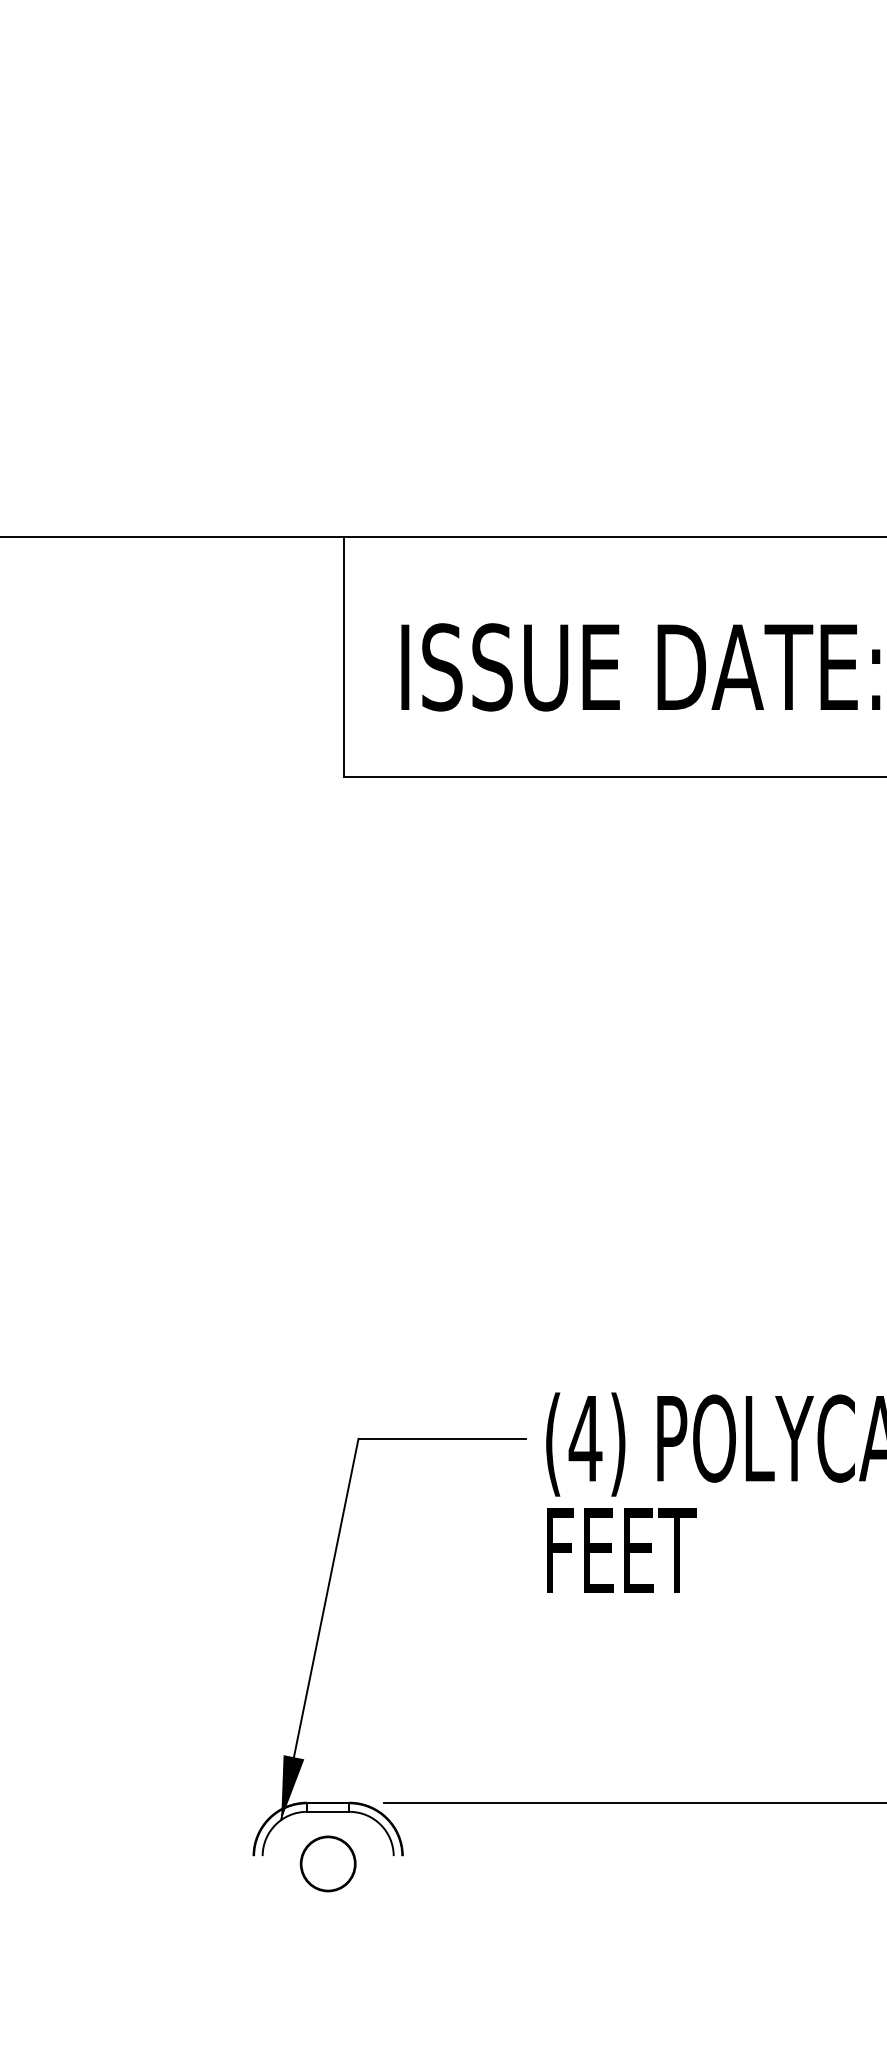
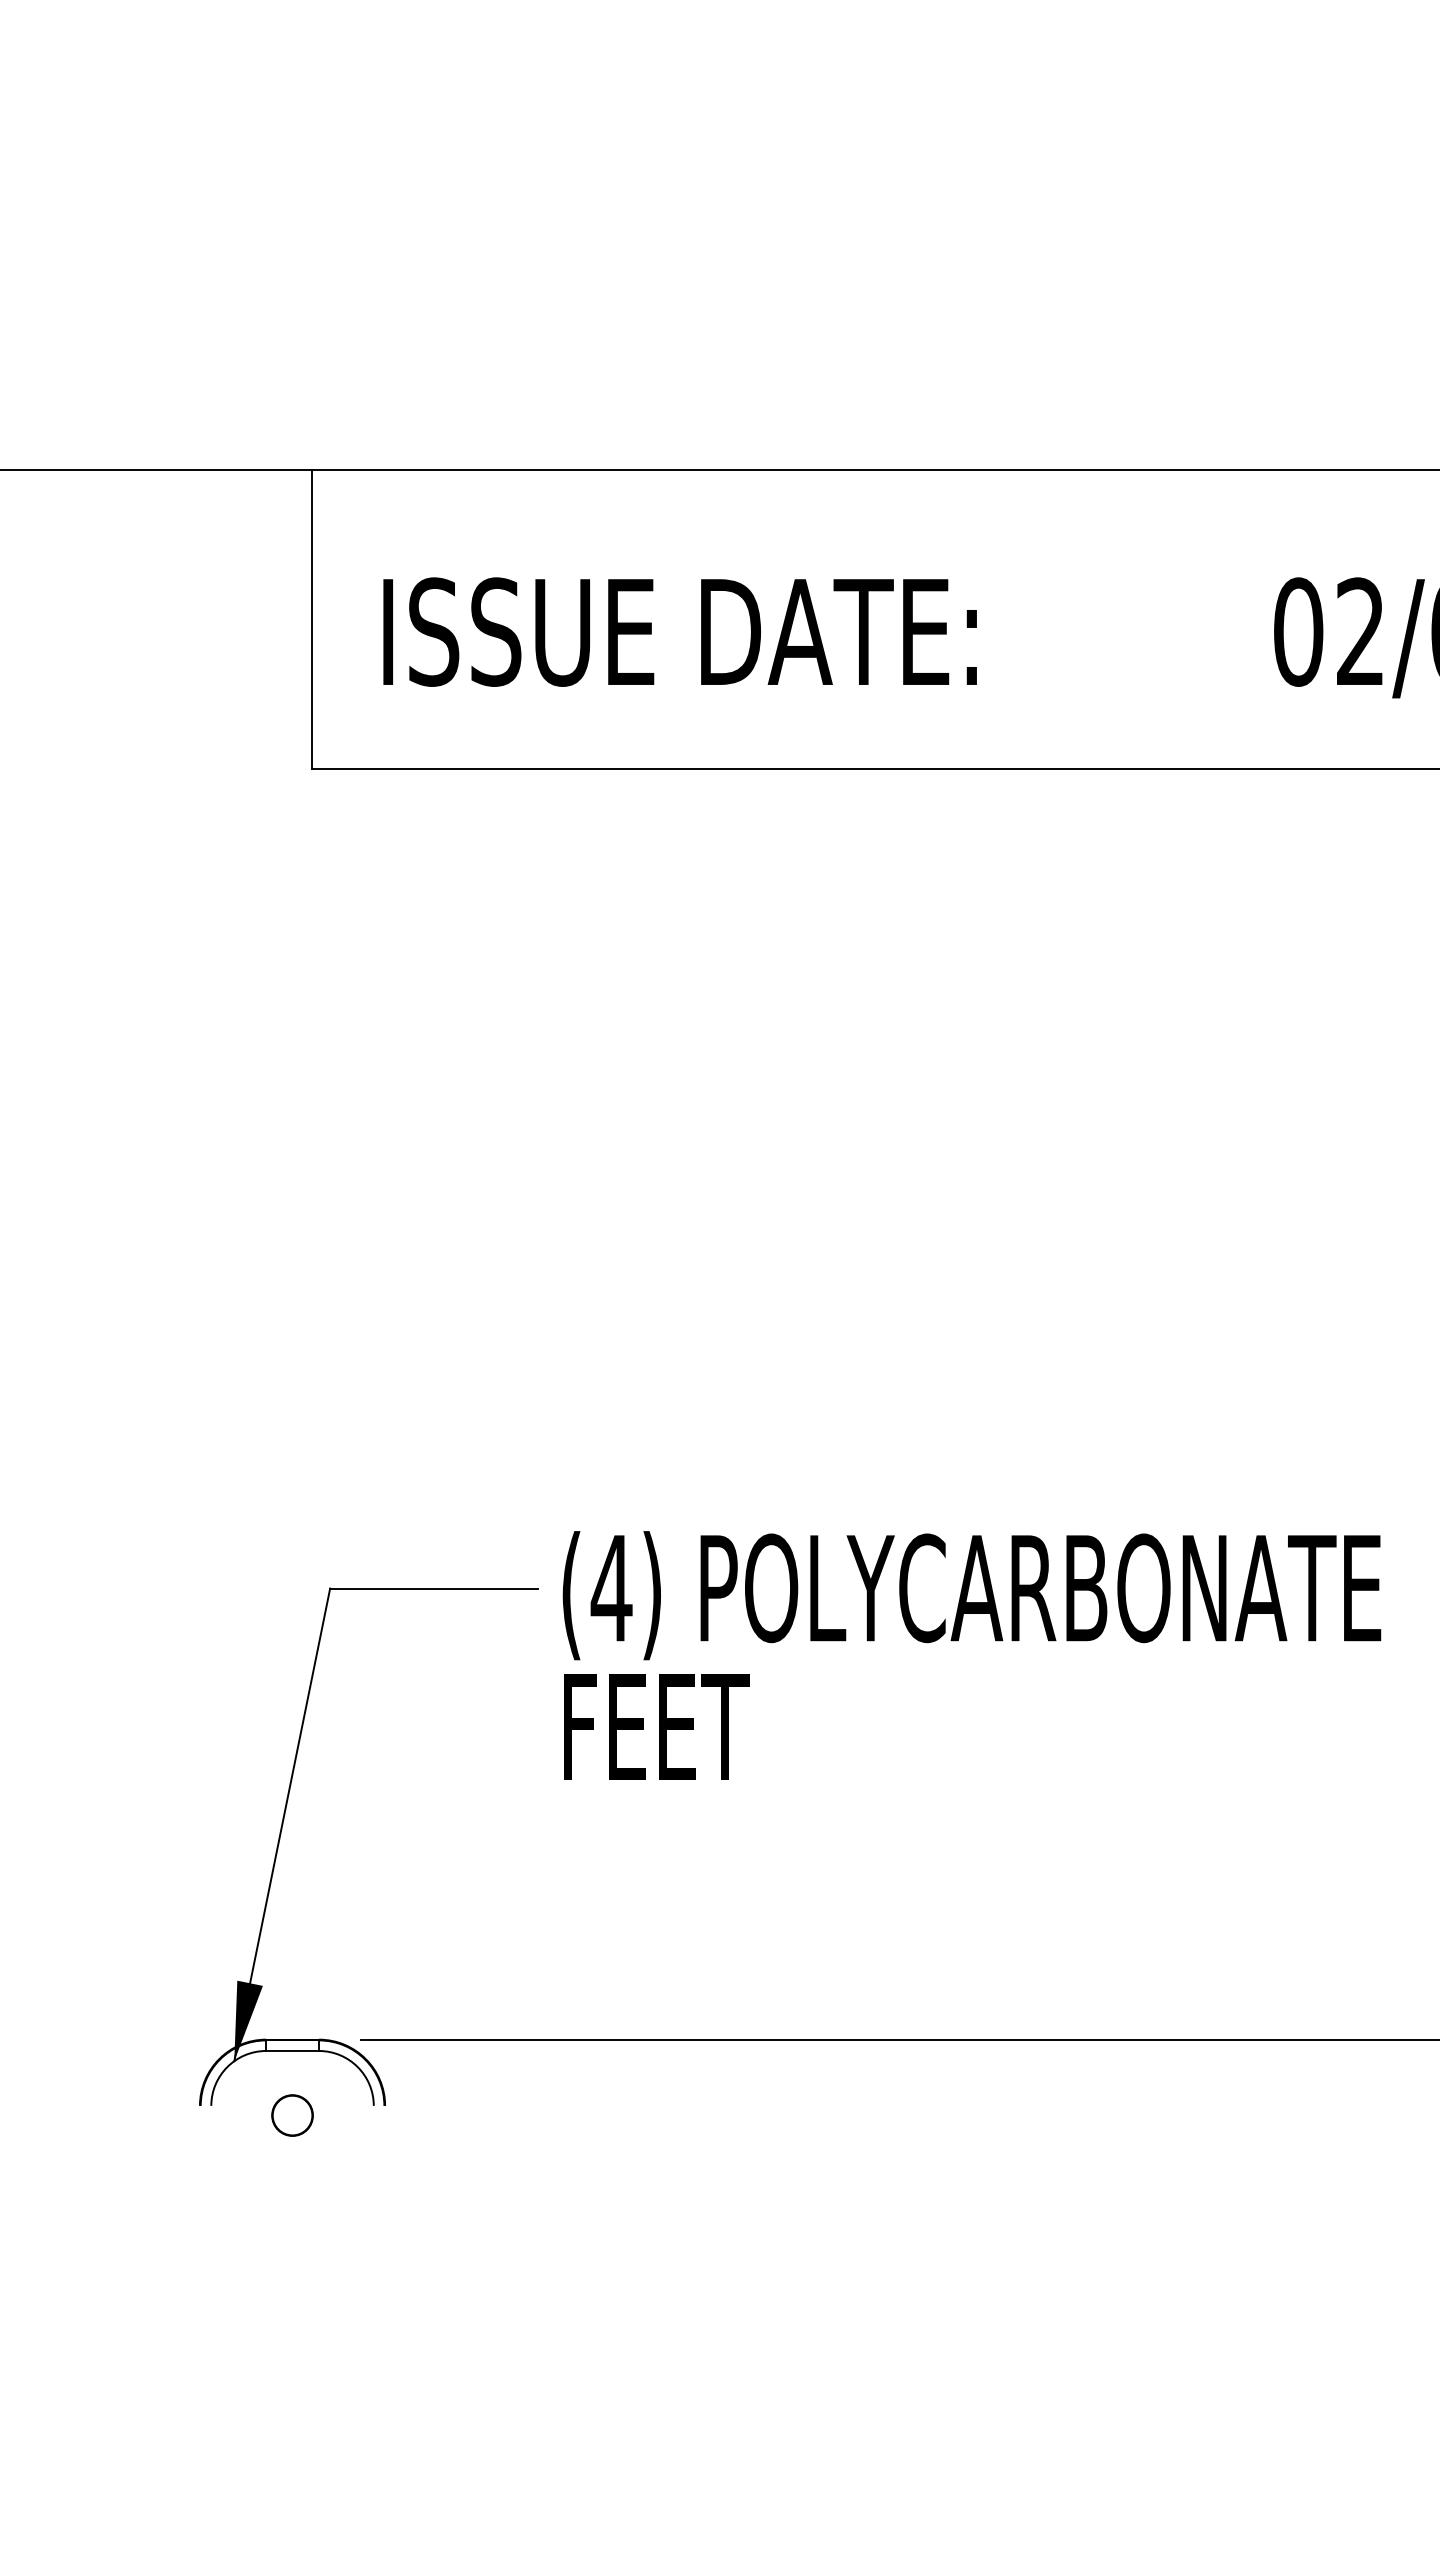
circle: (328, 1863) -> (292, 2115), size x0.6

